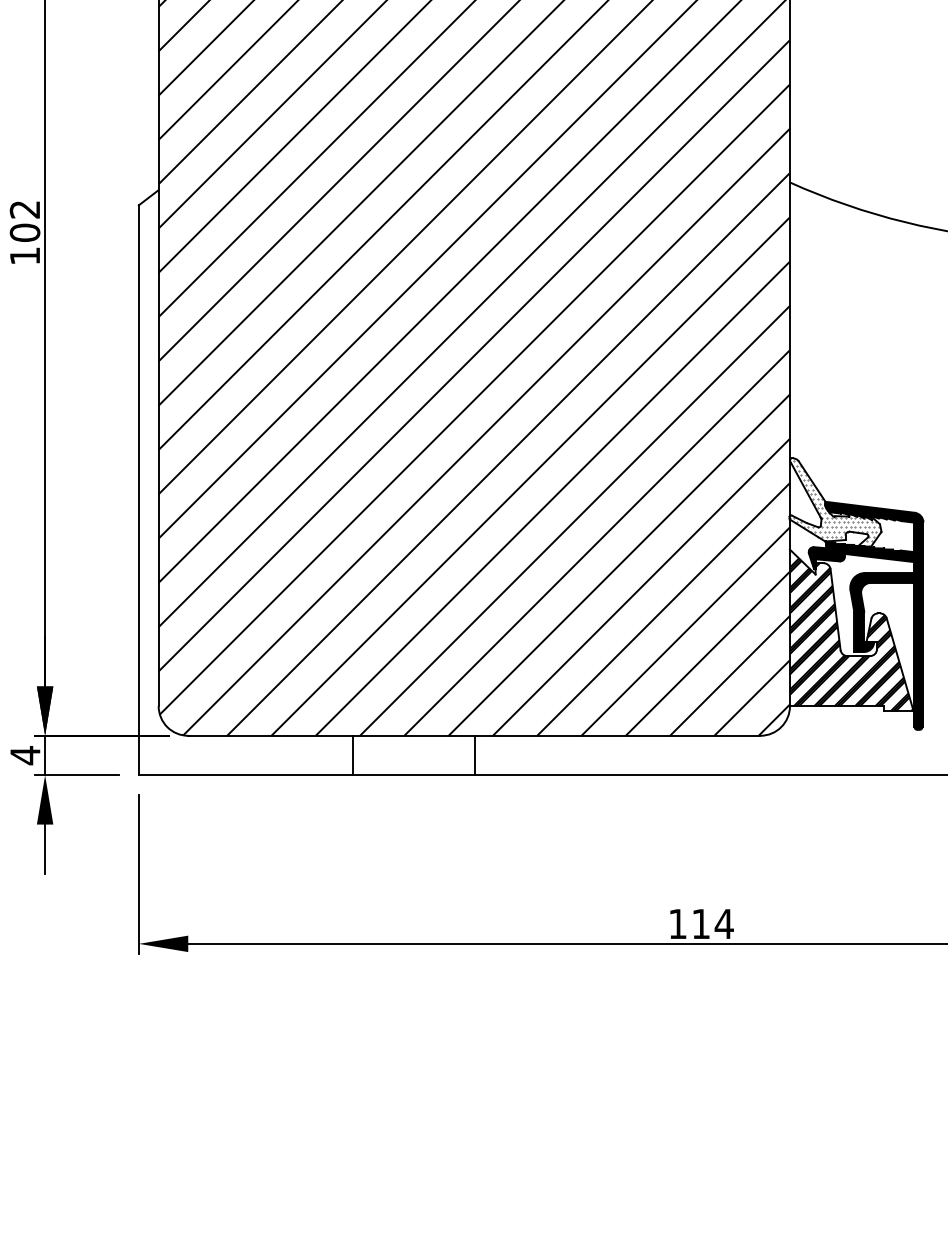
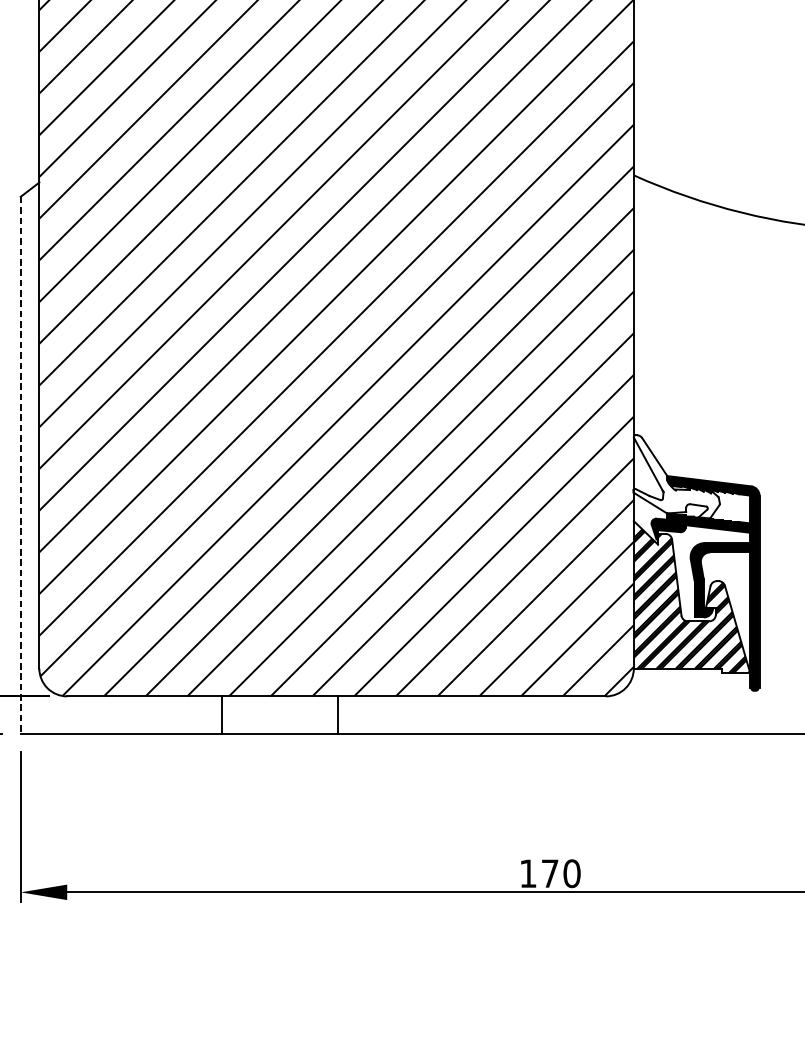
line: (138, 490) -> (20, 465), solid -> dashed
hatch: (835, 503) -> (676, 477), removed
text: (712, 923) -> (560, 873), 114 -> 170

